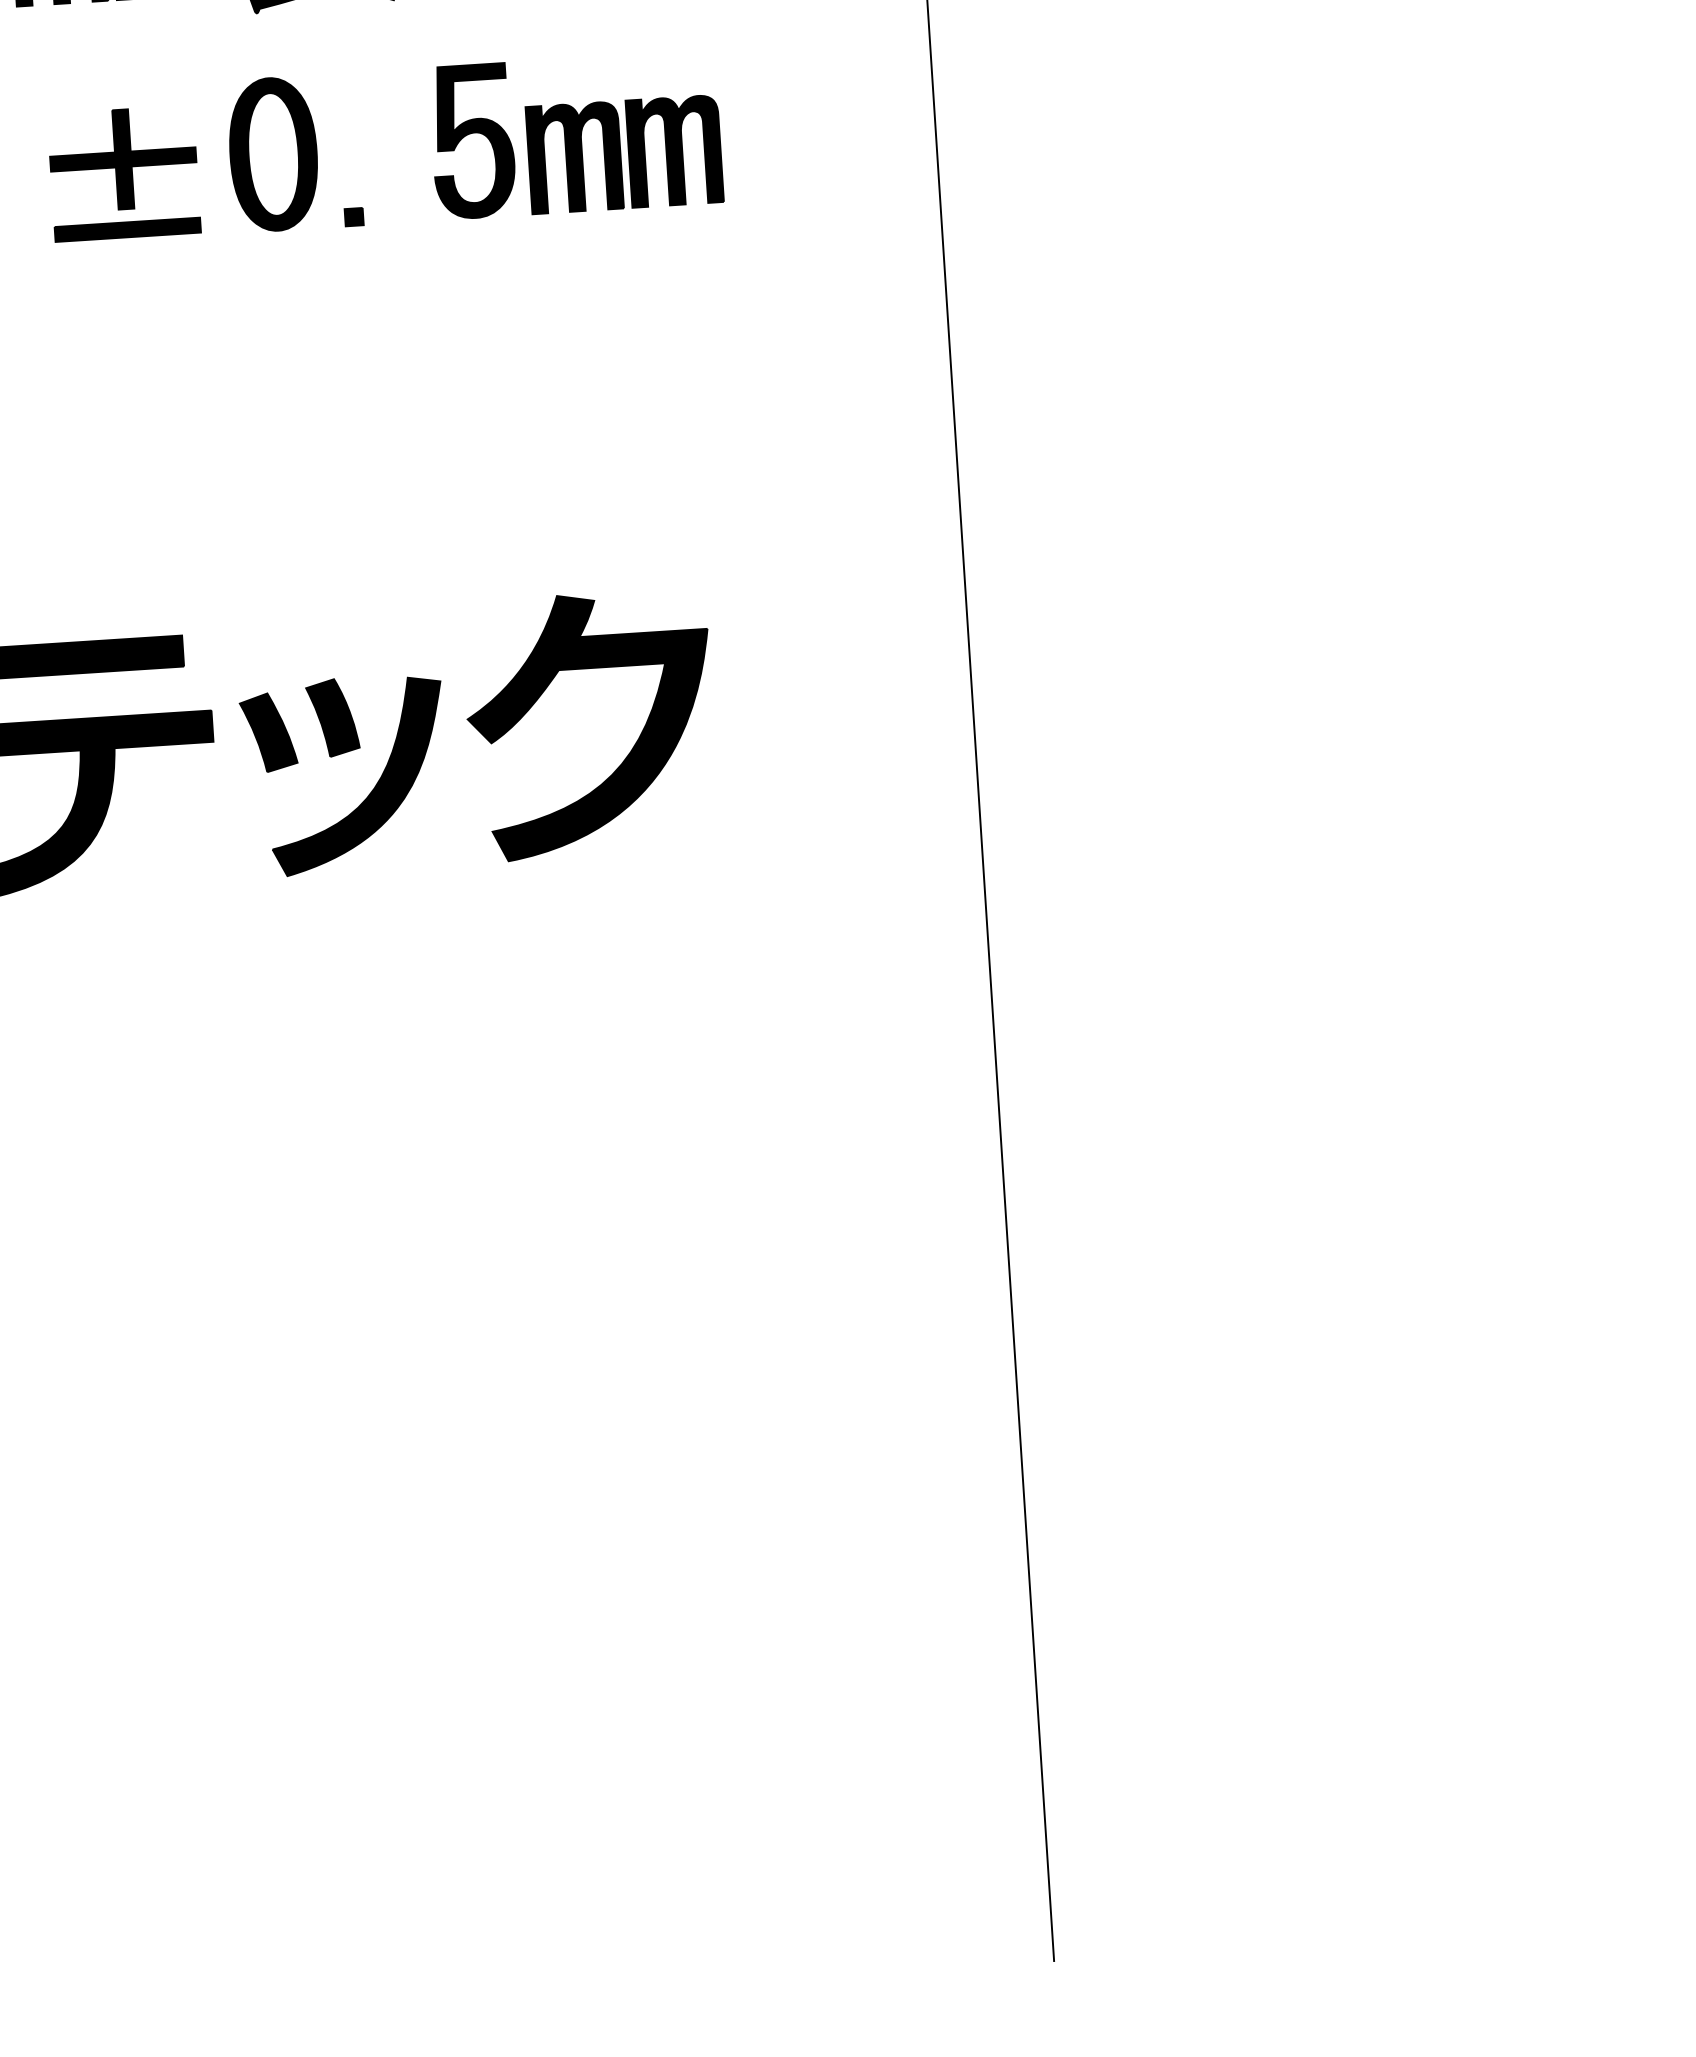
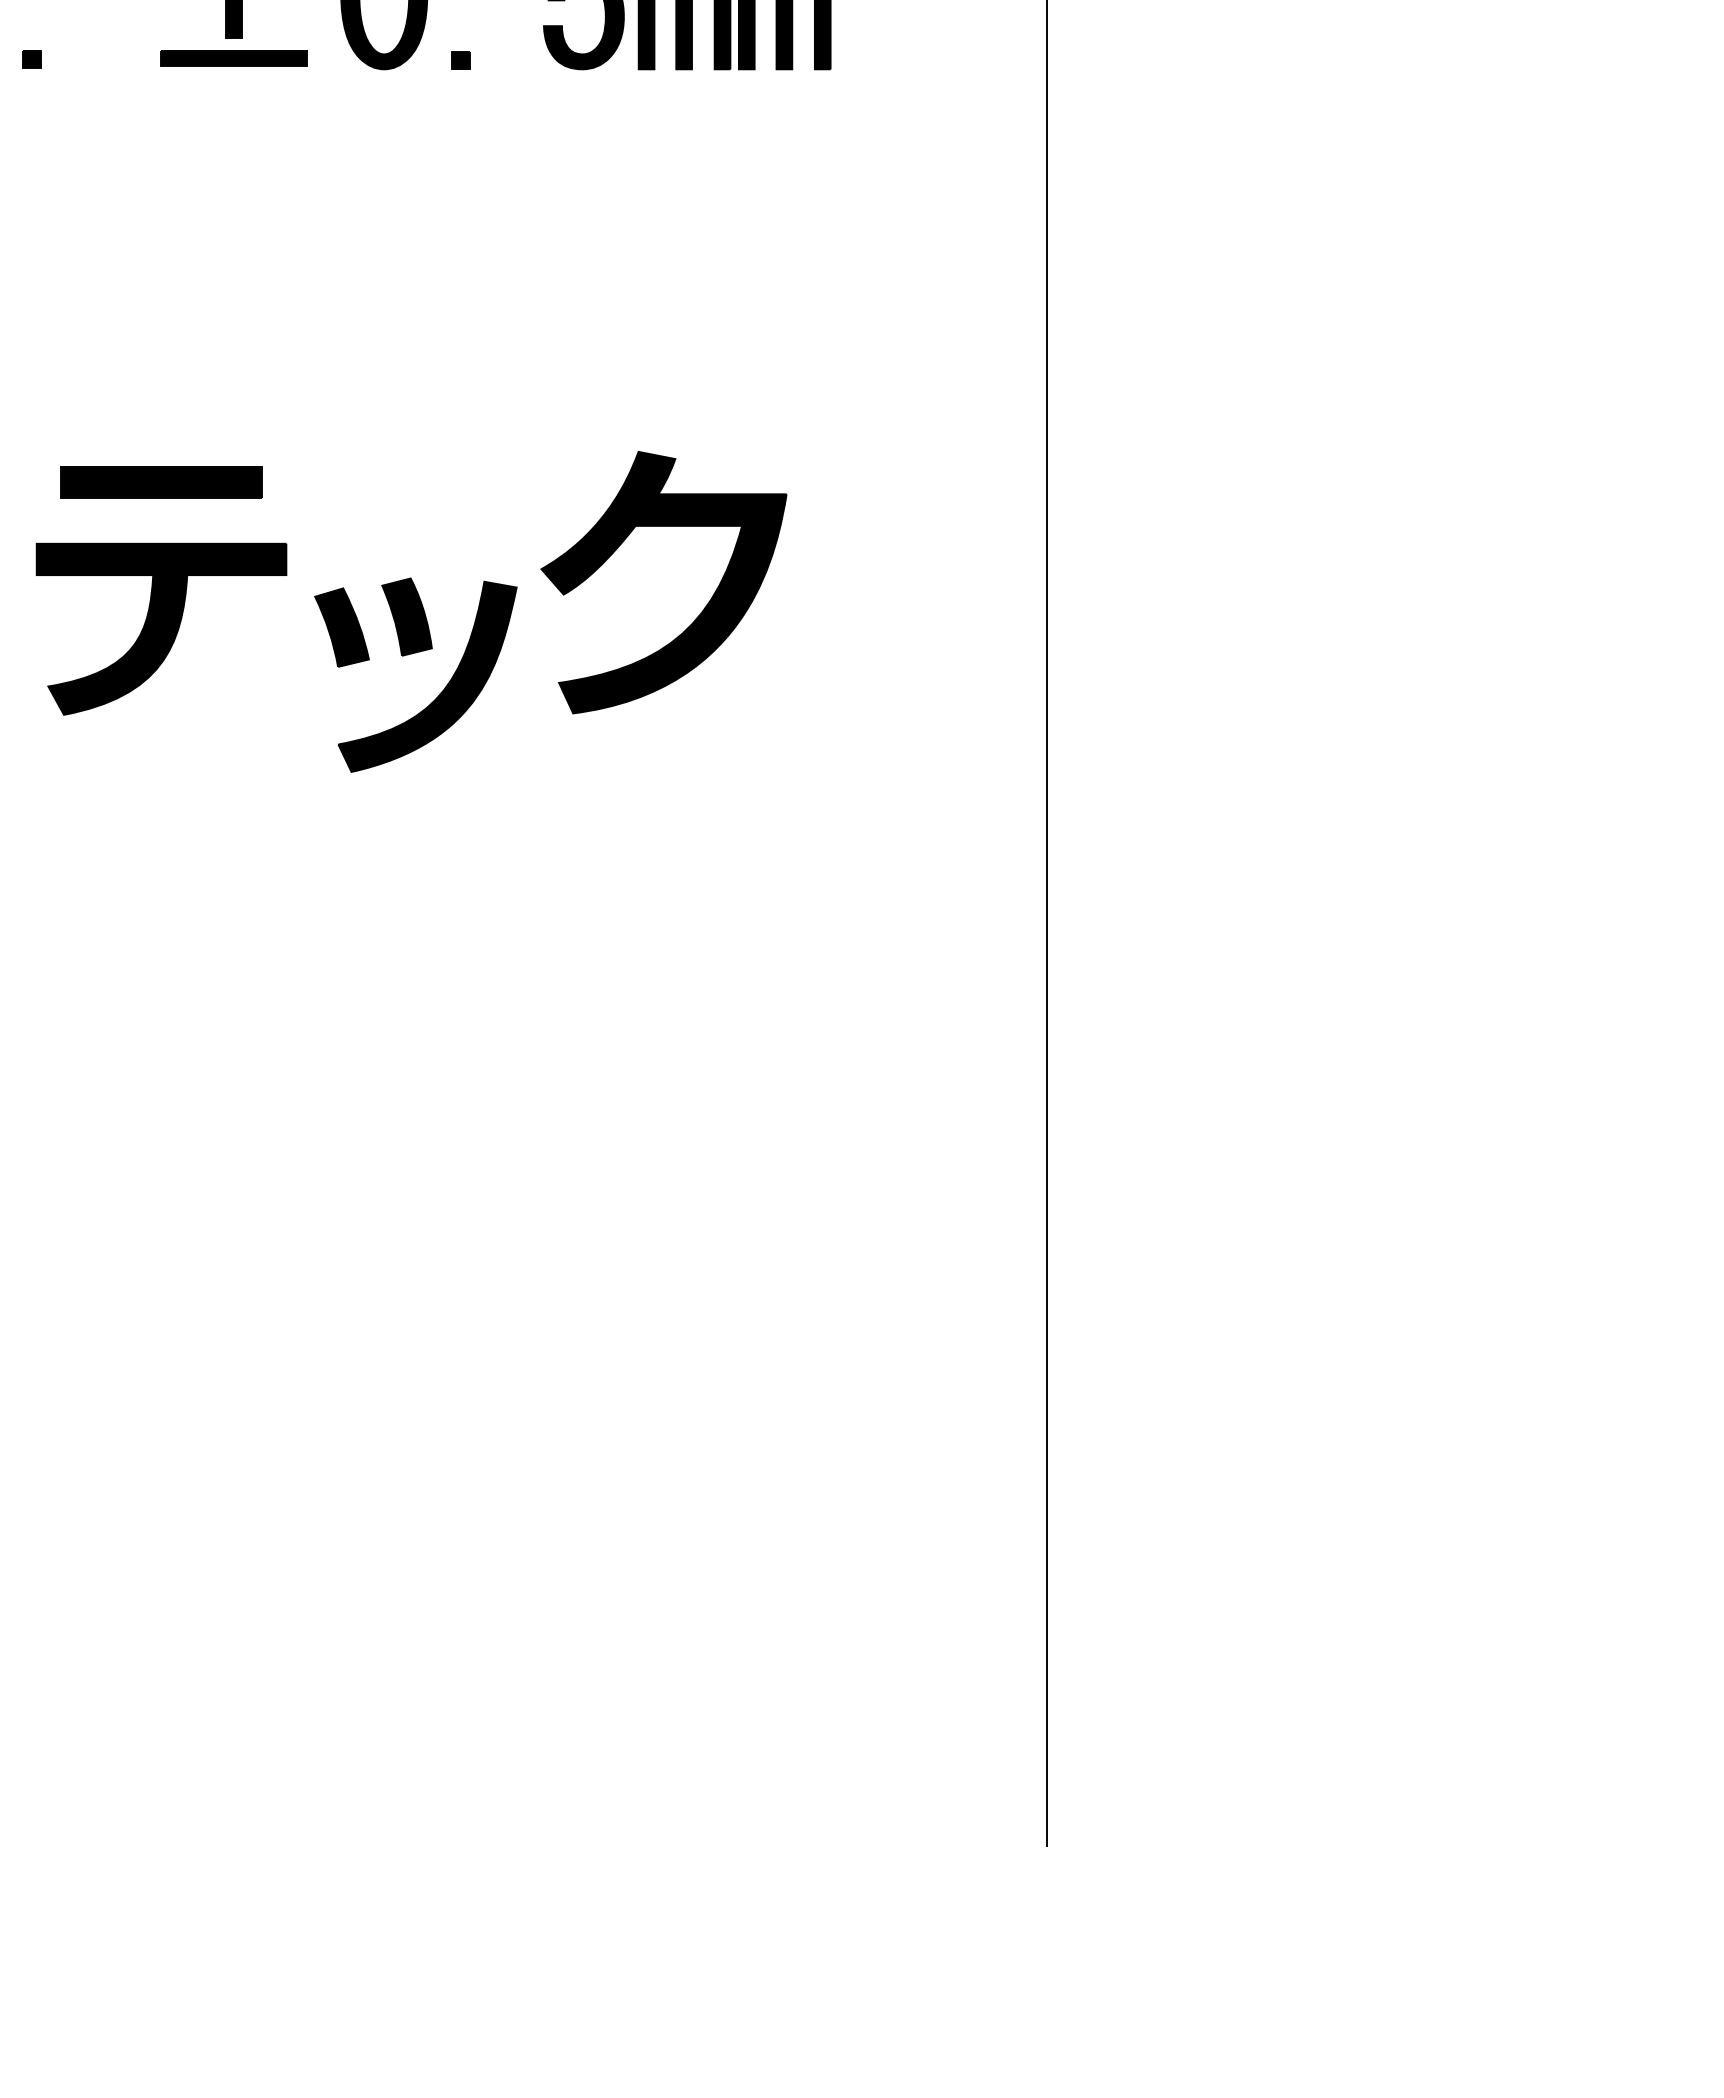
part: (340, 754) -> (412, 654), moved

